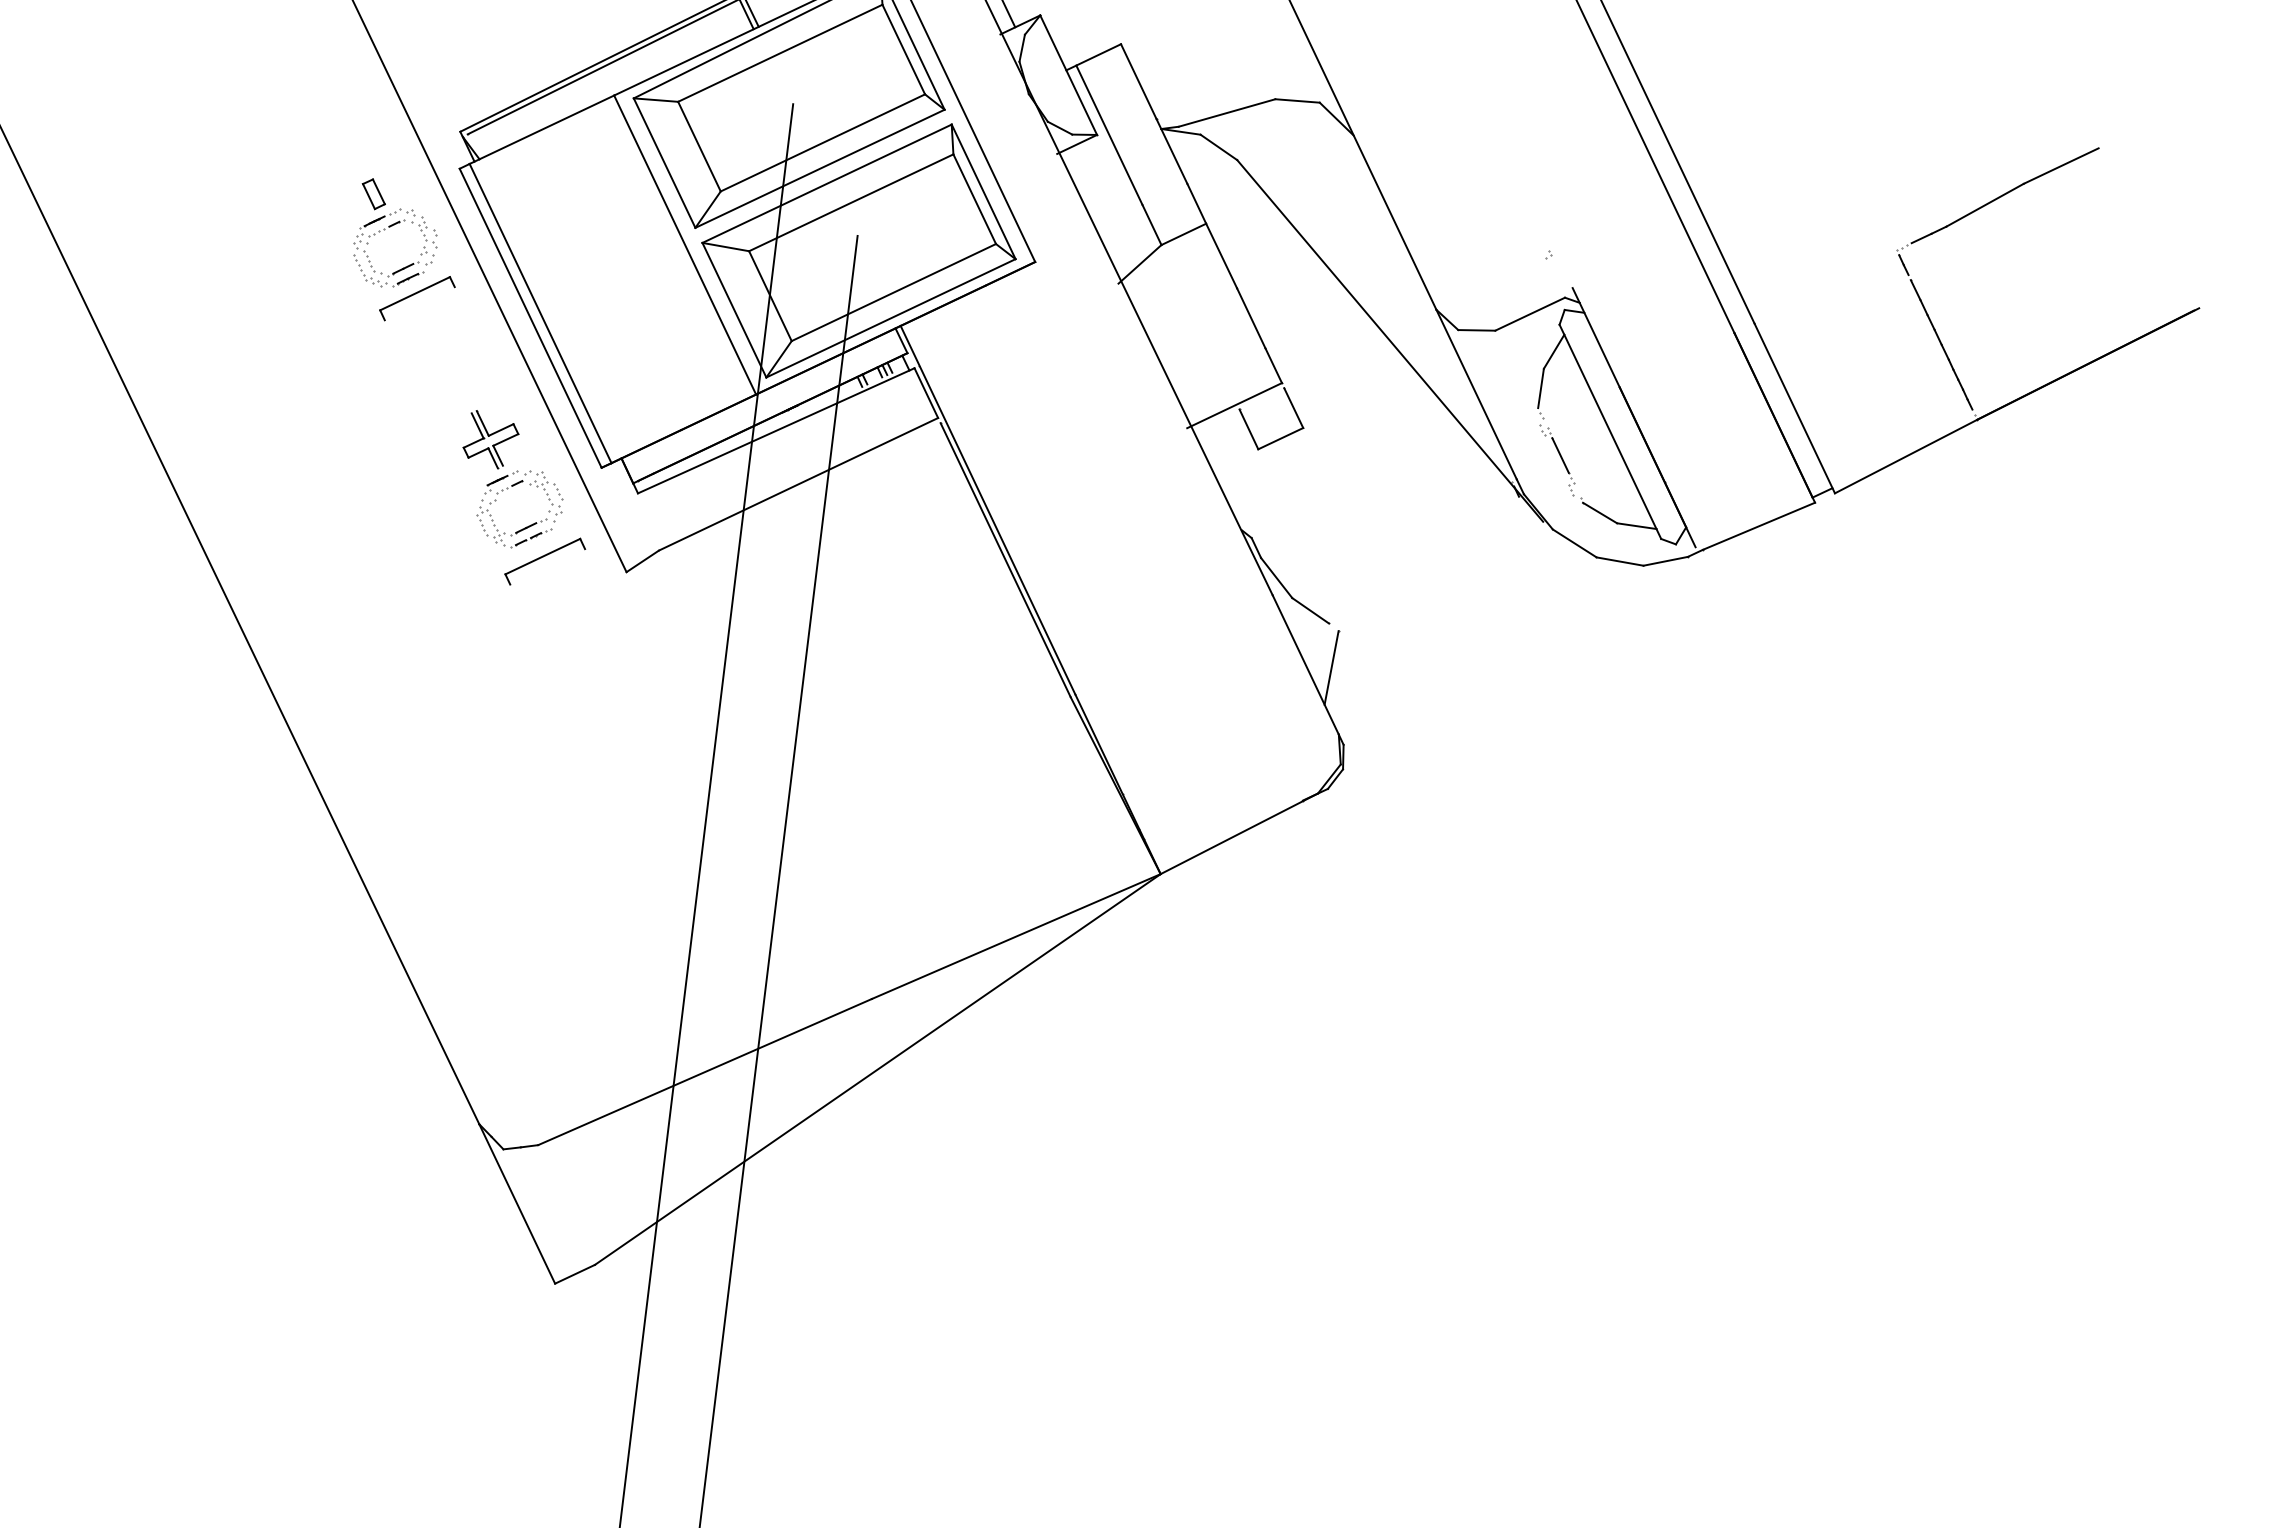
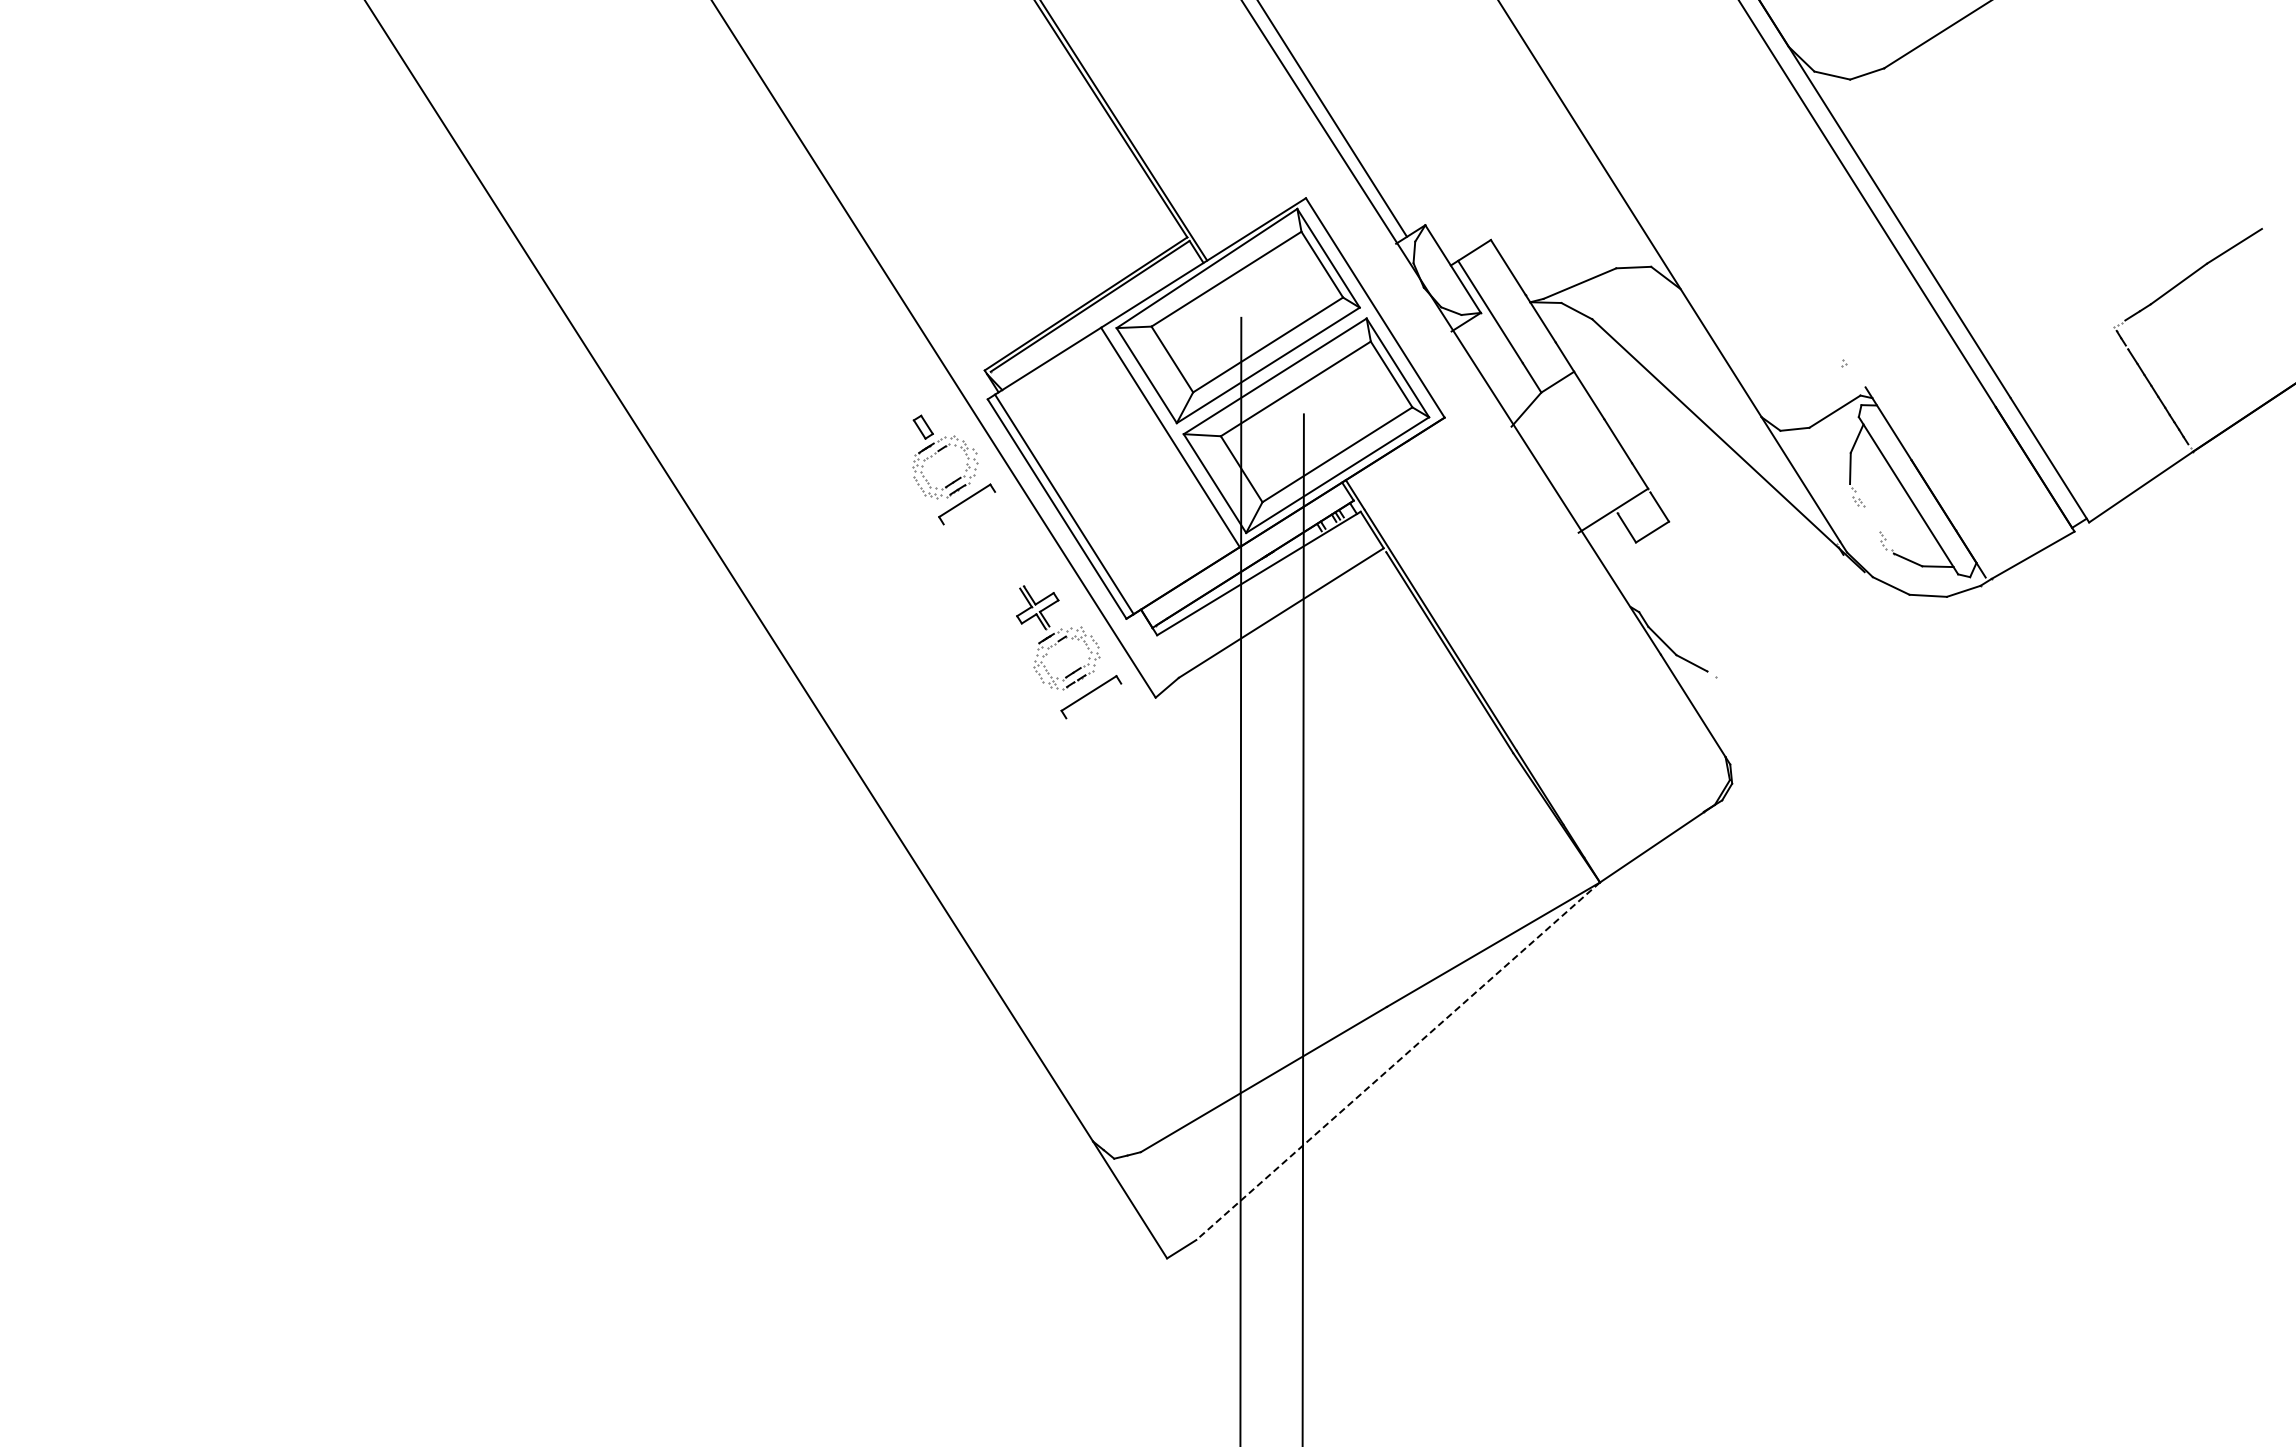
line: (1560, 454) -> (1871, 518), removed
line: (1331, 667) -> (1713, 705), removed
line: (878, 1069) -> (1398, 1061), solid -> dashed

